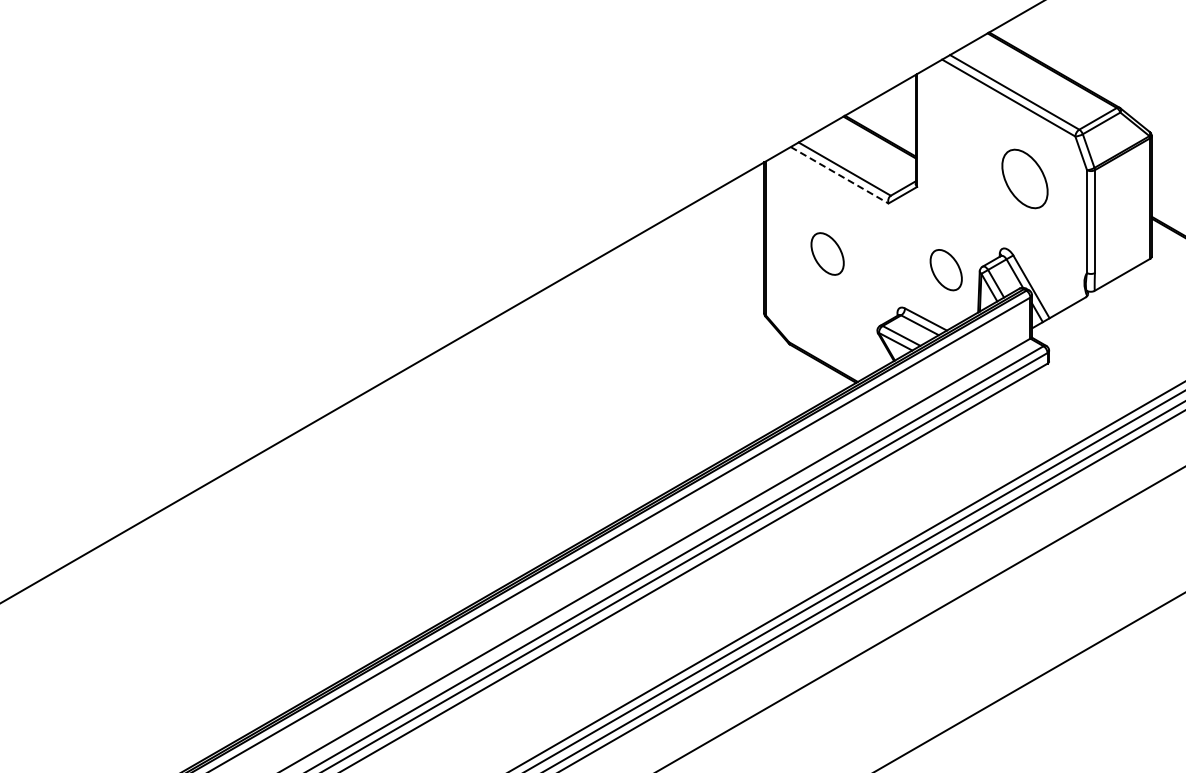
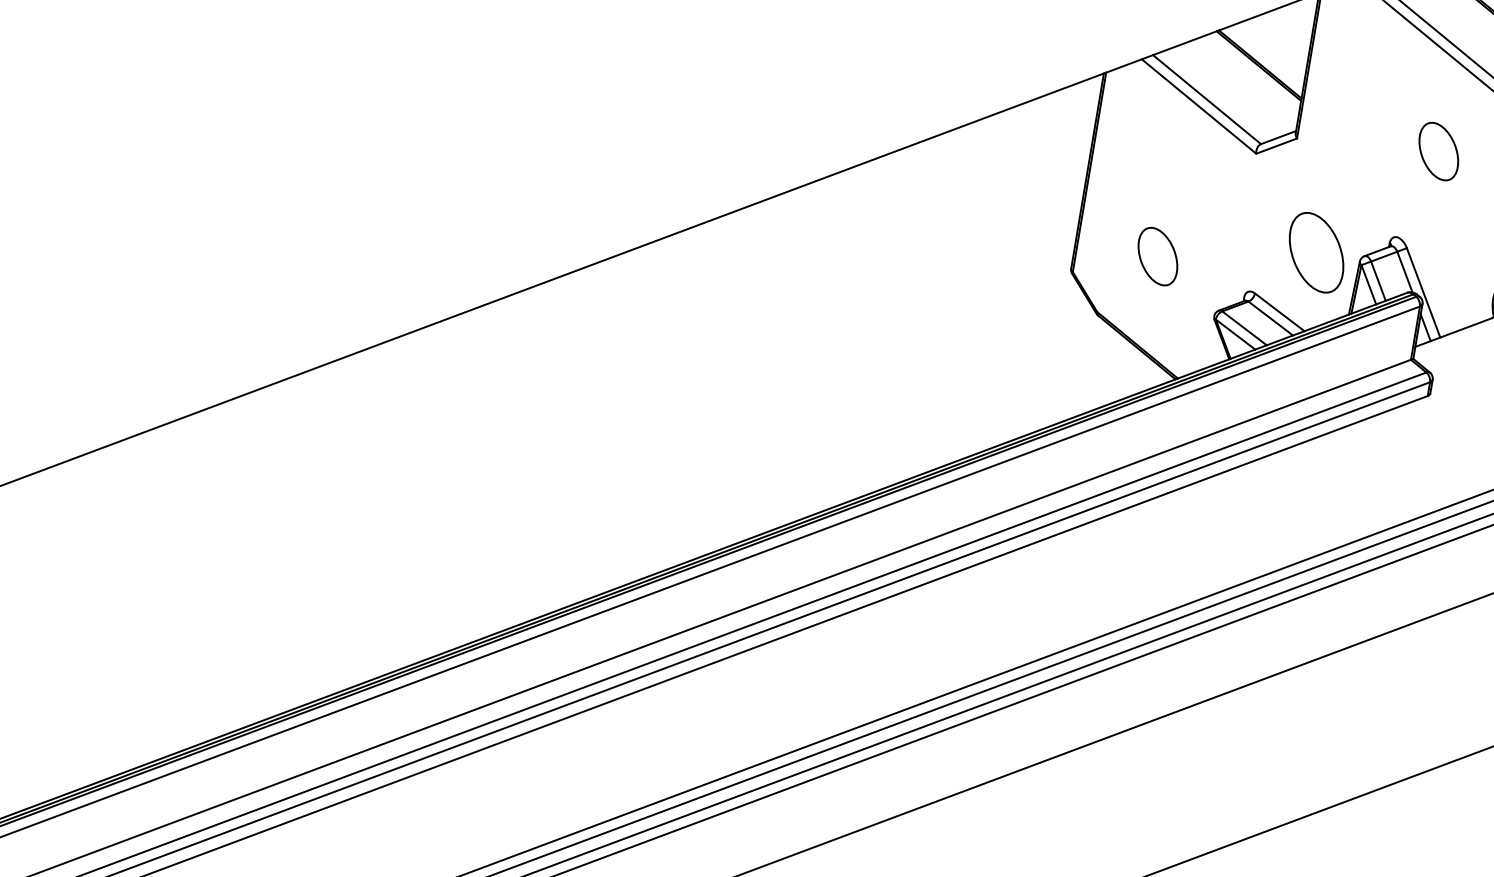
line: (840, 175) -> (1200, 107), dashed -> solid
part: (1025, 178) -> (1439, 151), size x0.71
part: (827, 253) -> (1157, 255), moved
part: (946, 269) -> (1317, 251), size x1.43

